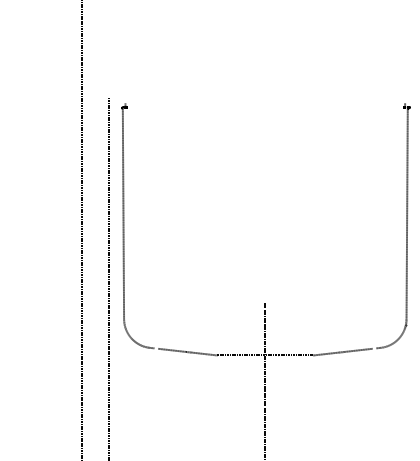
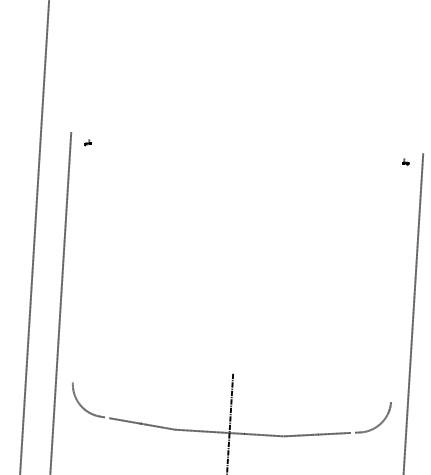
line: (123, 213) -> (79, 263), removed
line: (406, 213) -> (398, 282), removed

